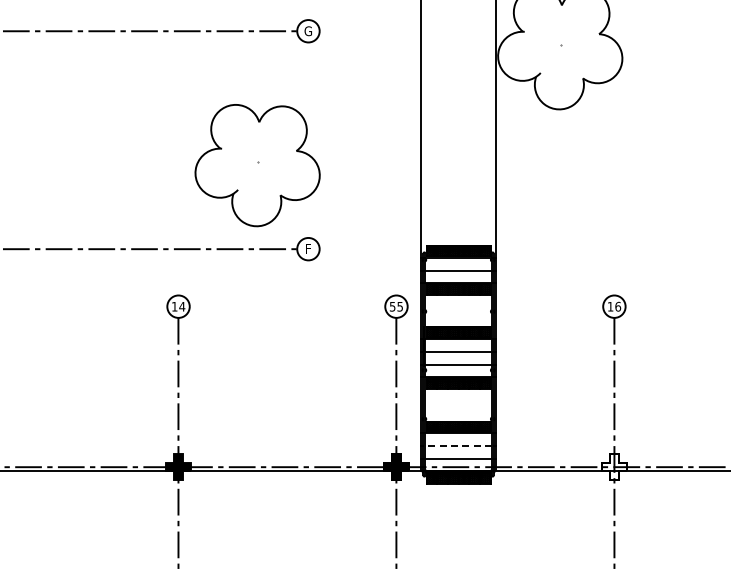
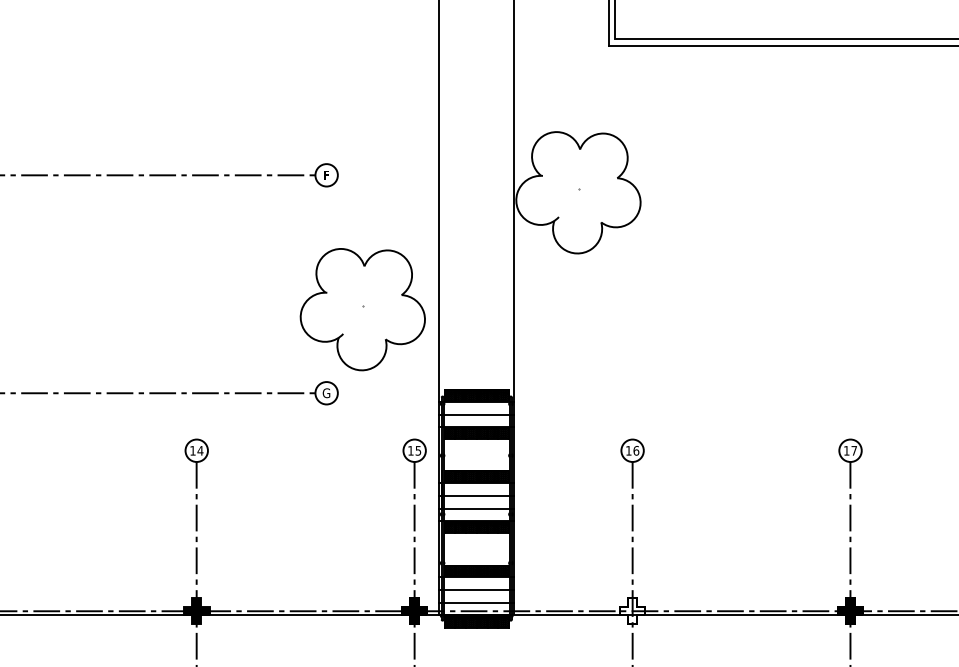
text: (308, 31) -> (326, 175), G -> F
part: (257, 165) -> (362, 309), moved
text: (308, 249) -> (326, 393), F -> G
text: (392, 306) -> (410, 450), 55 -> 15
line: (458, 445) -> (476, 589), dashed -> solid

